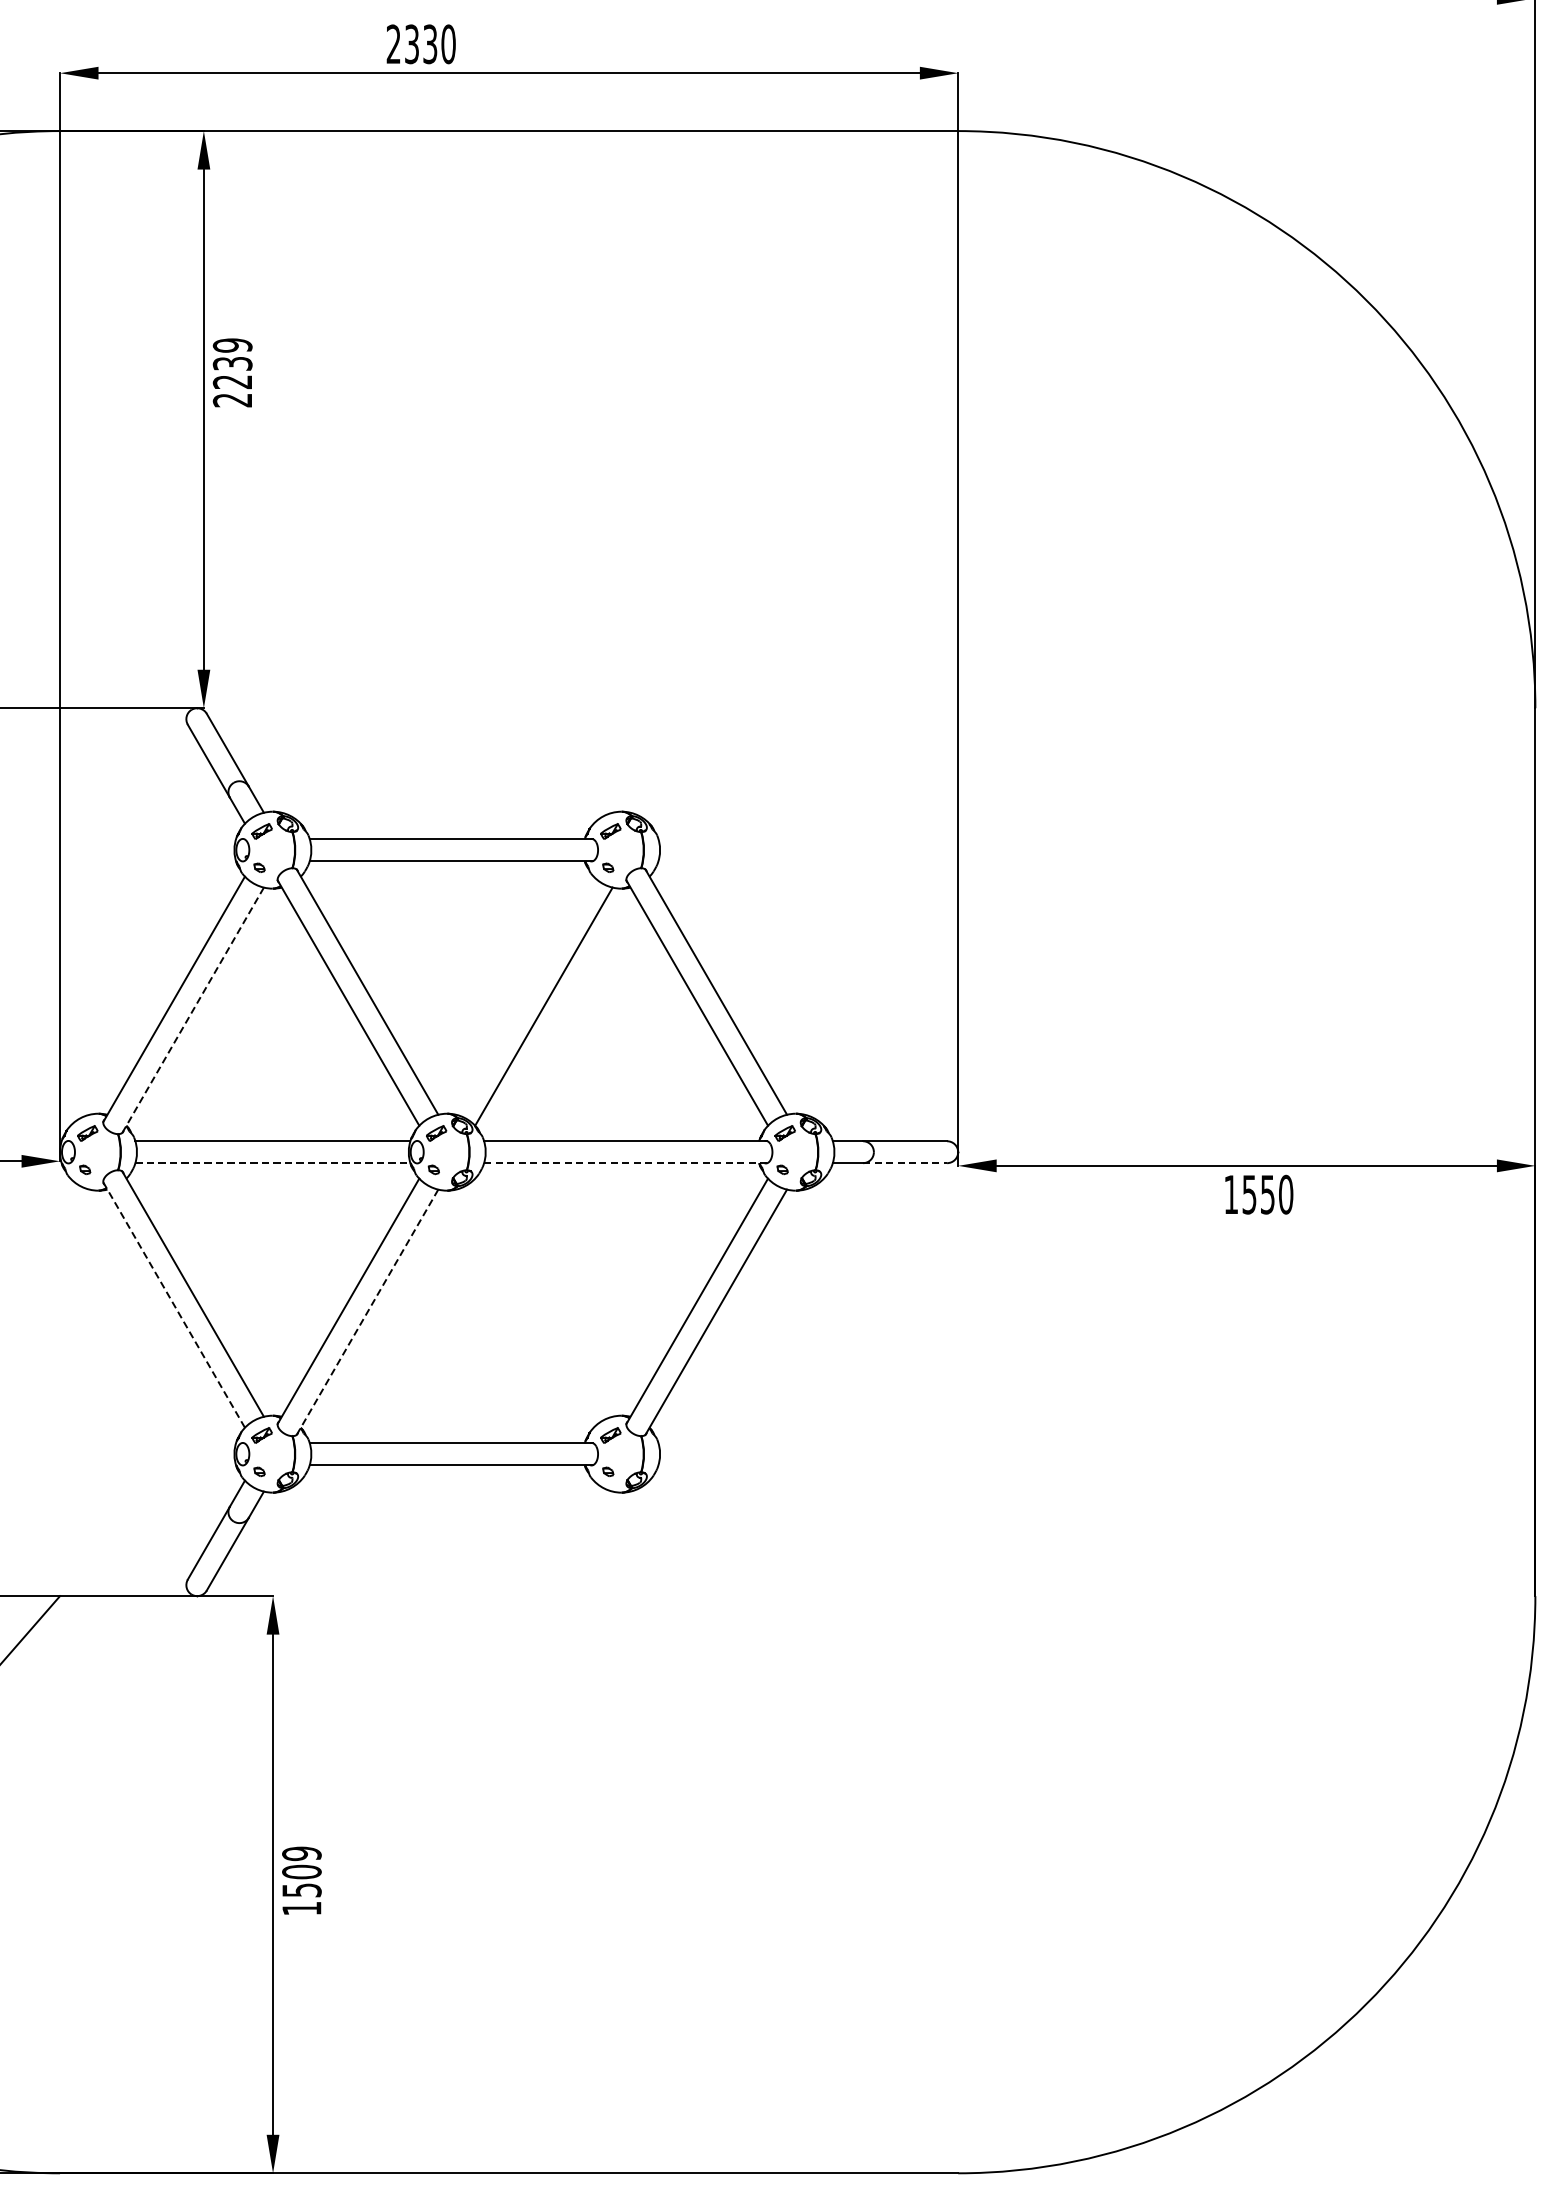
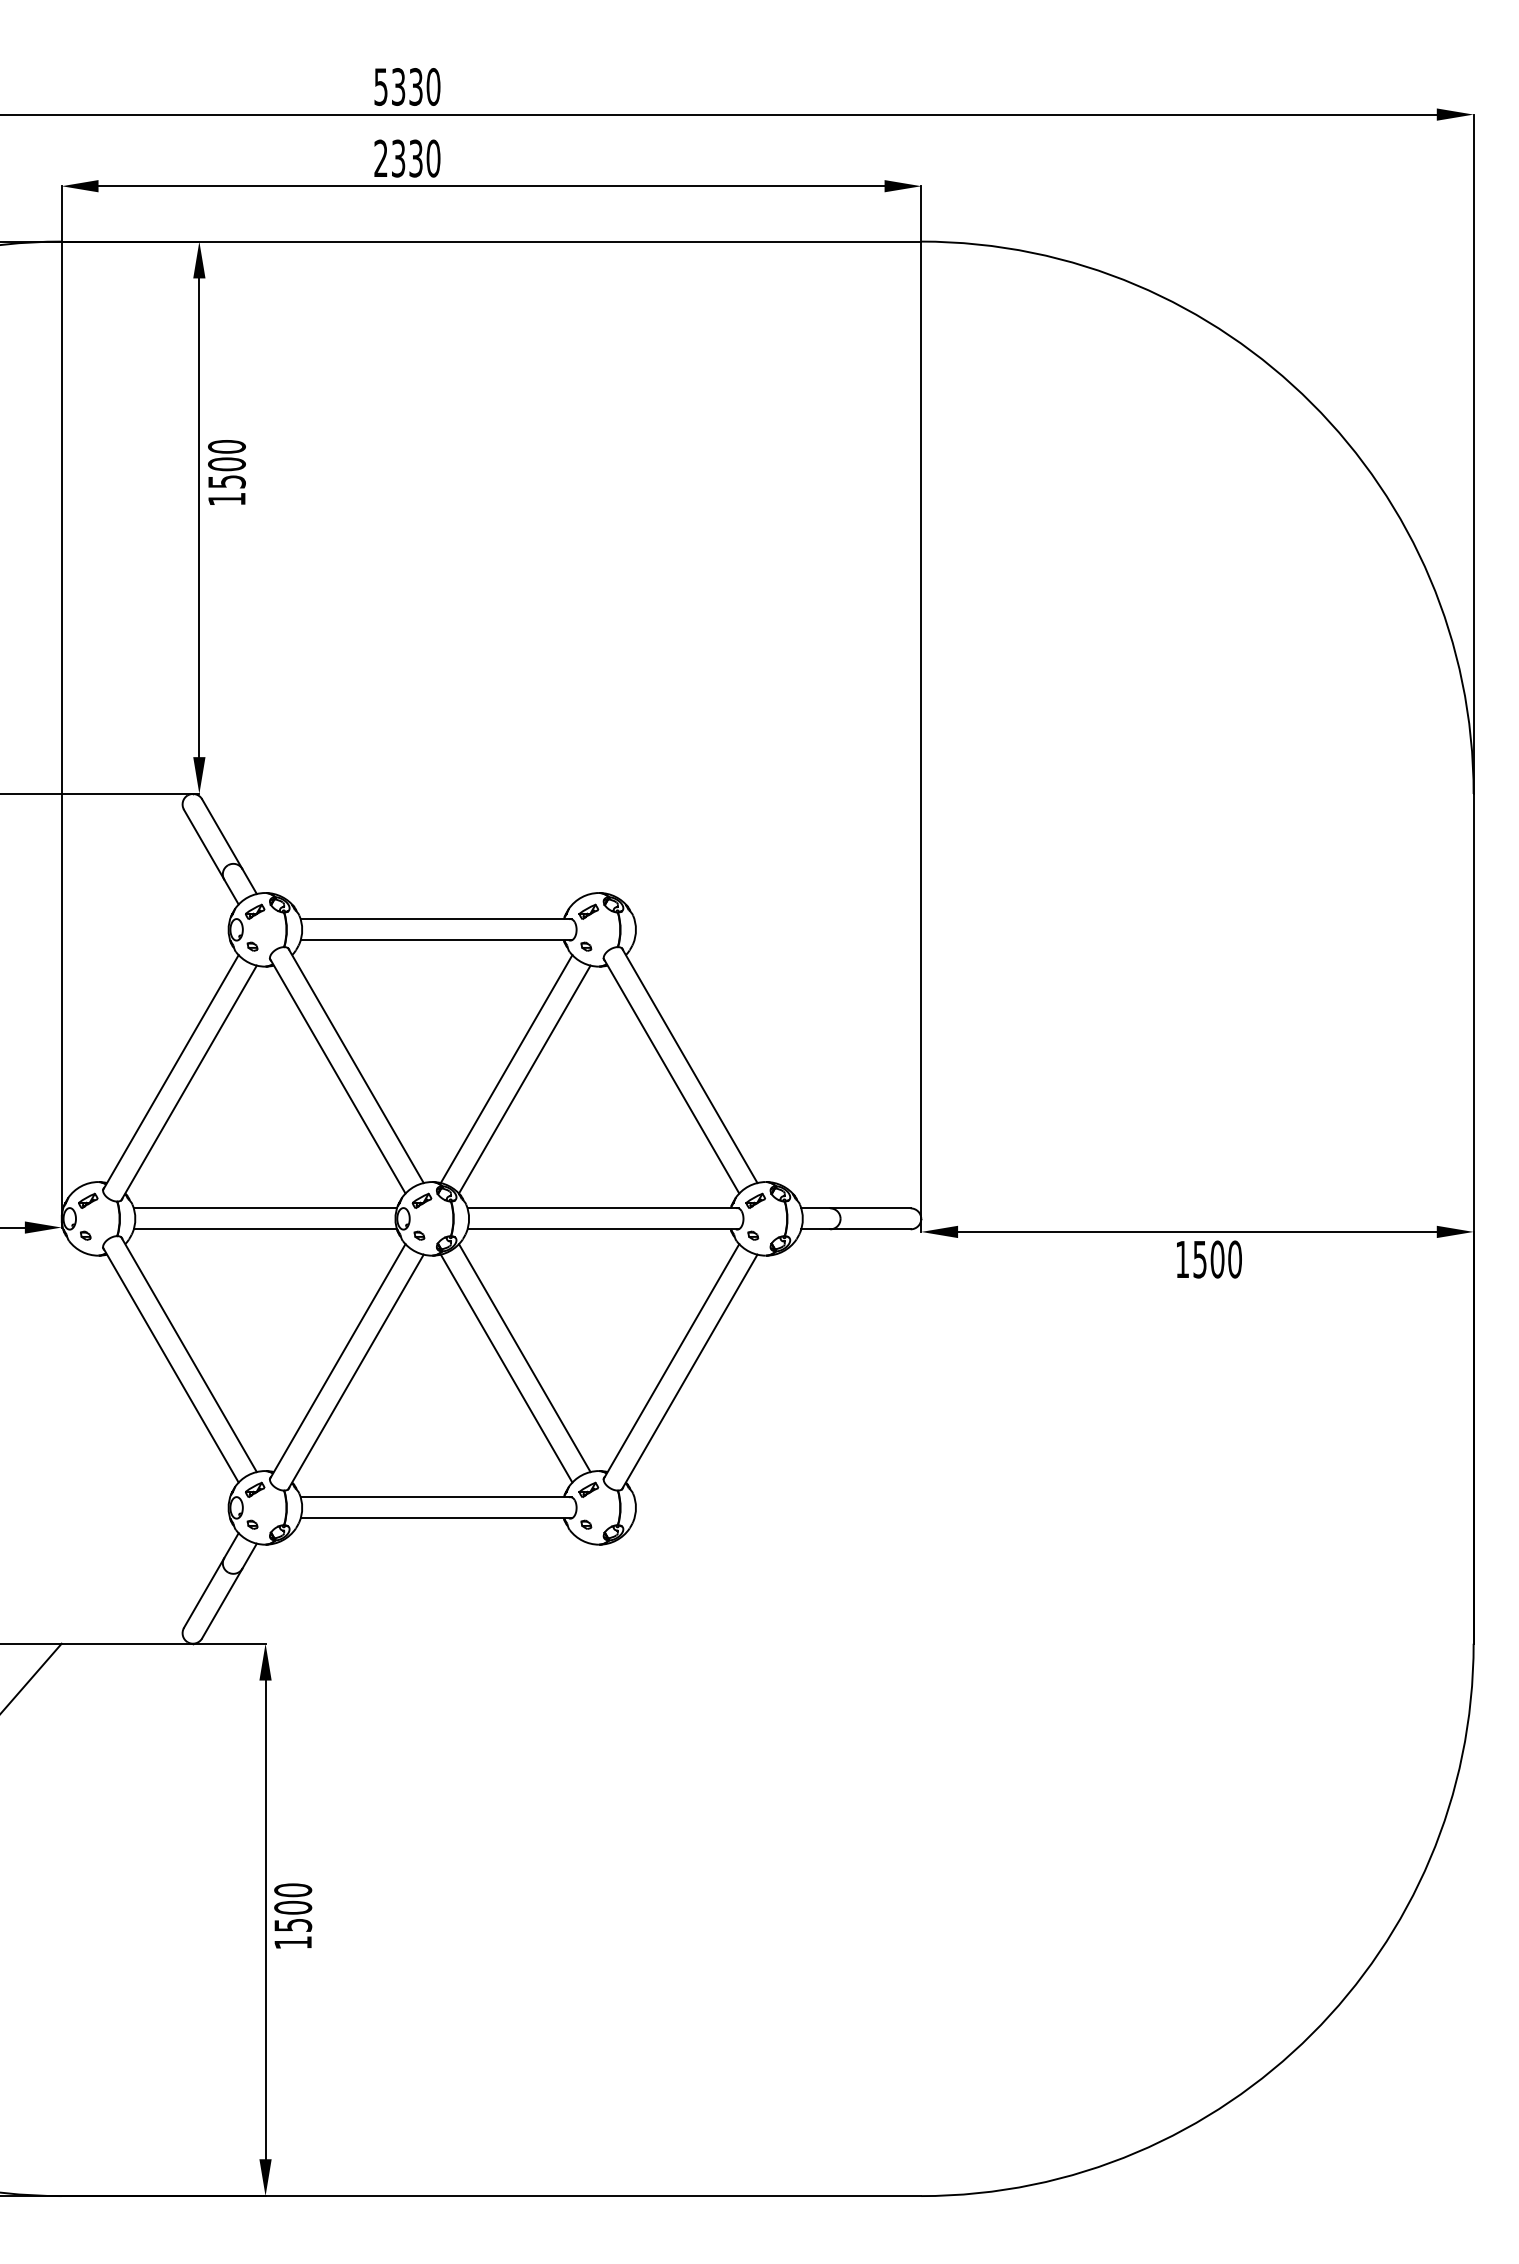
text: (232, 372) -> (226, 472), 2239 -> 1500
line: (524, 996) -> (506, 1069), added
line: (193, 1010) -> (189, 1083), dashed -> solid
line: (272, 1163) -> (265, 1229), dashed -> solid
line: (626, 1163) -> (603, 1229), dashed -> solid
line: (905, 1163) -> (870, 1229), dashed -> solid
text: (1267, 1194) -> (1217, 1259), 1550 -> 1500
line: (543, 1298) -> (524, 1358), added
line: (173, 1305) -> (170, 1365), dashed -> solid
line: (524, 1308) -> (506, 1368), added
line: (367, 1312) -> (355, 1372), dashed -> solid
text: (302, 1854) -> (293, 1890), 1509 -> 1500

